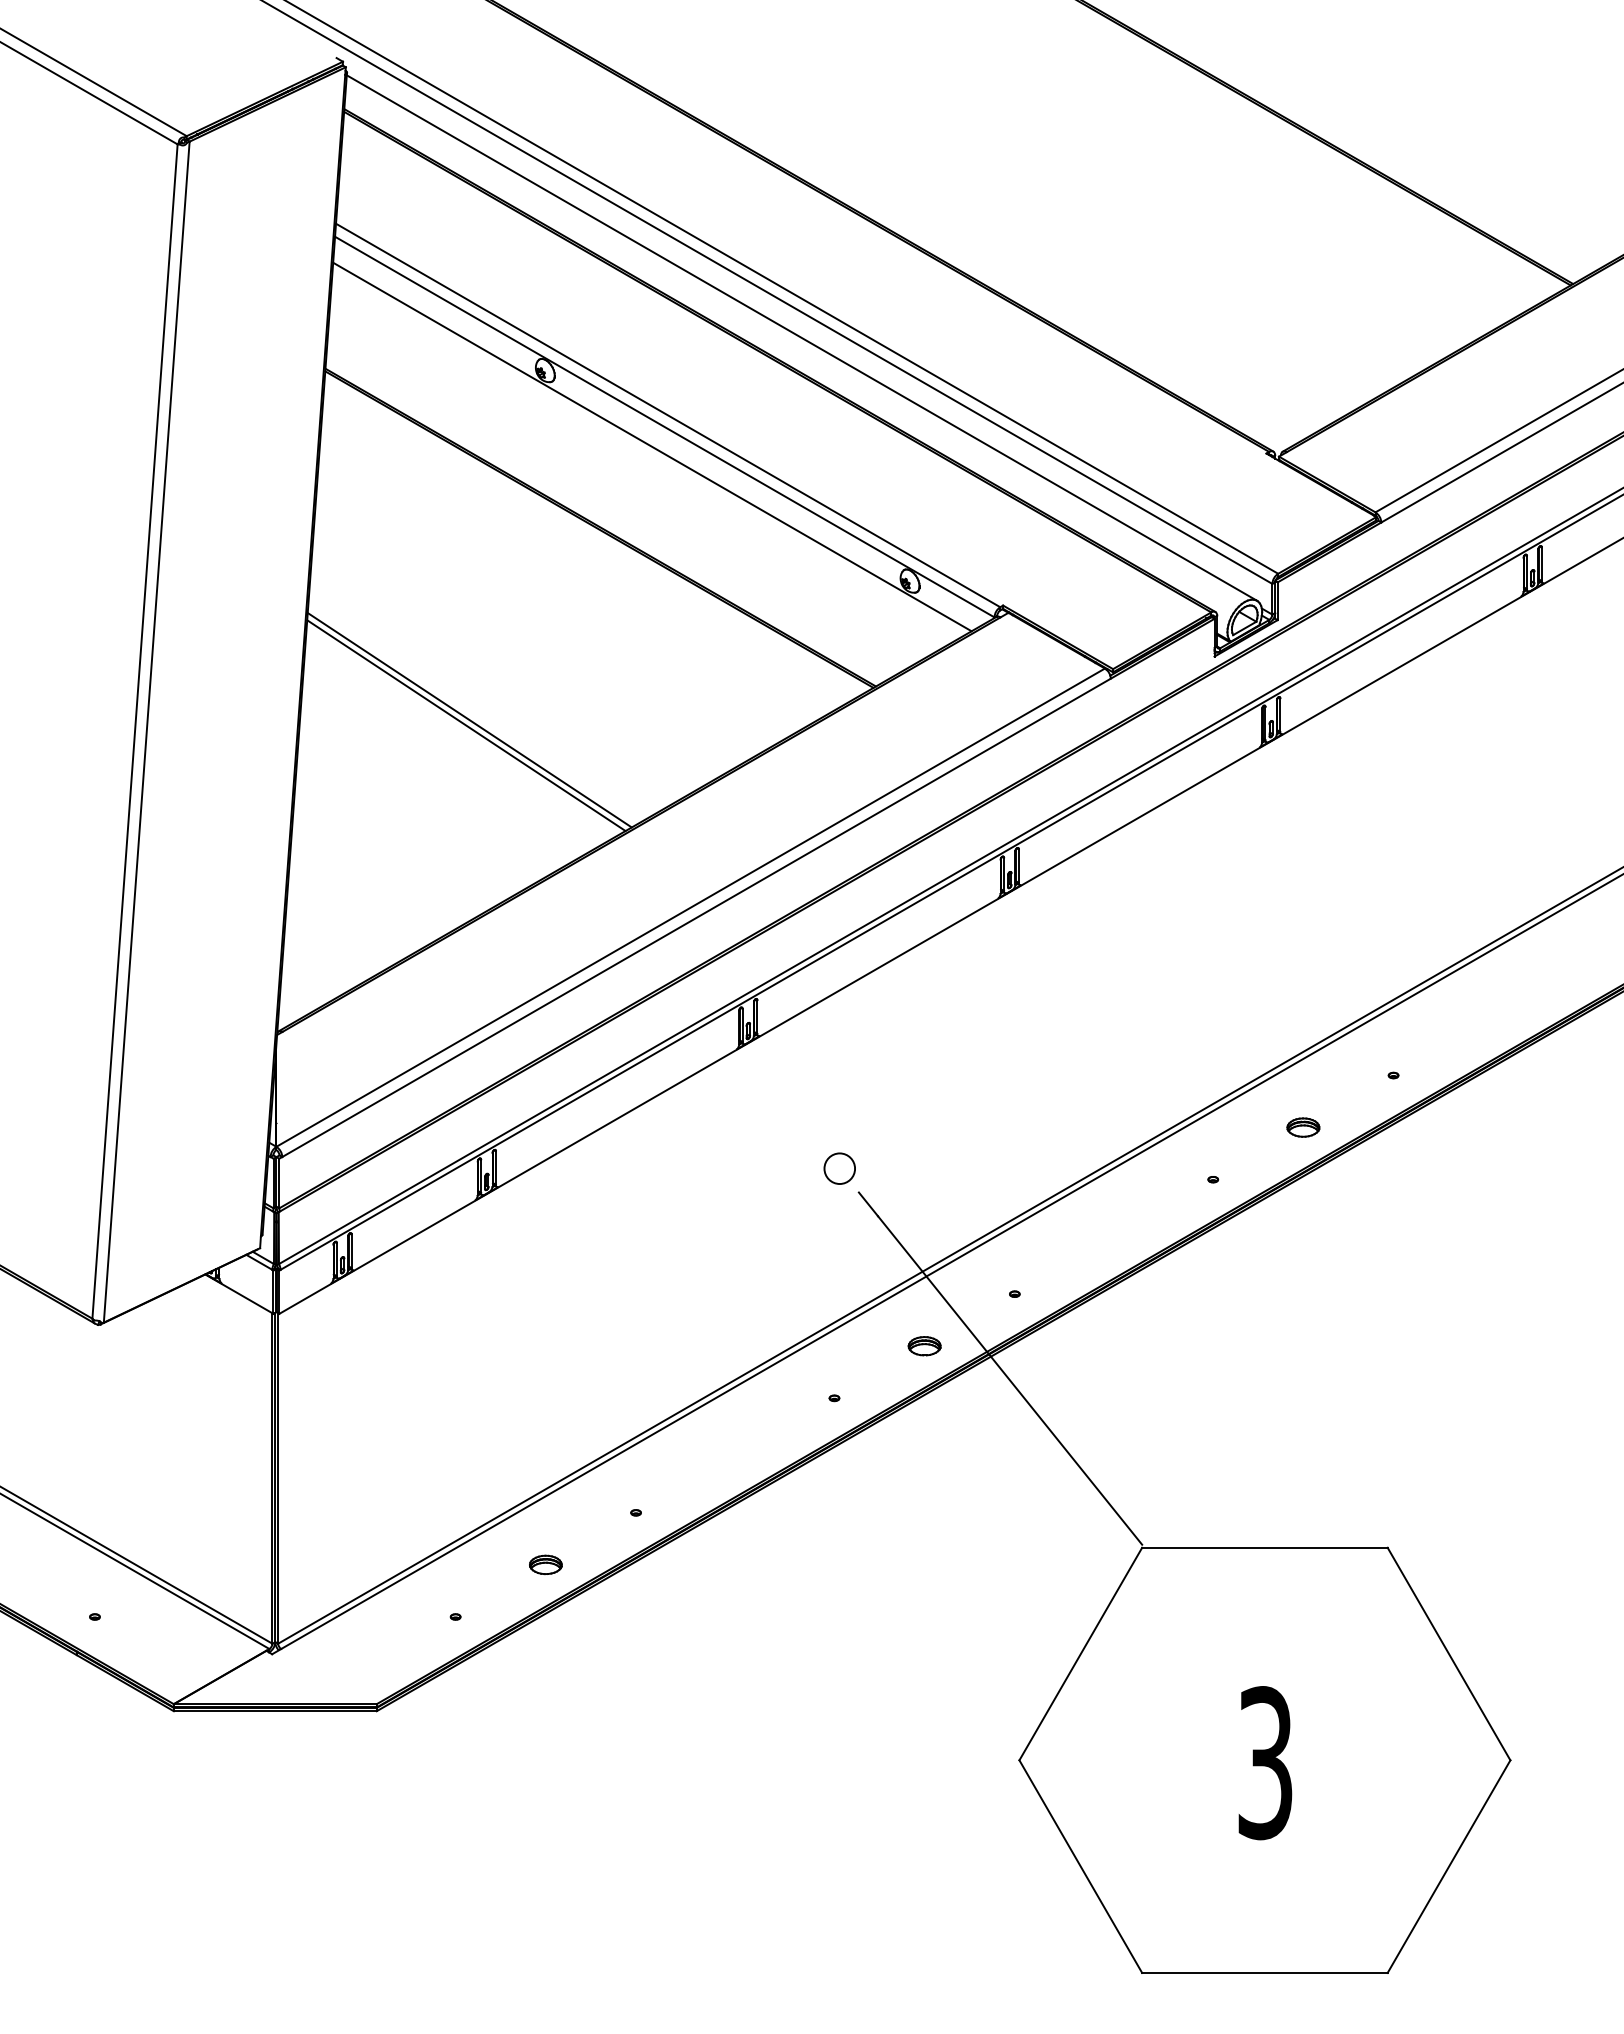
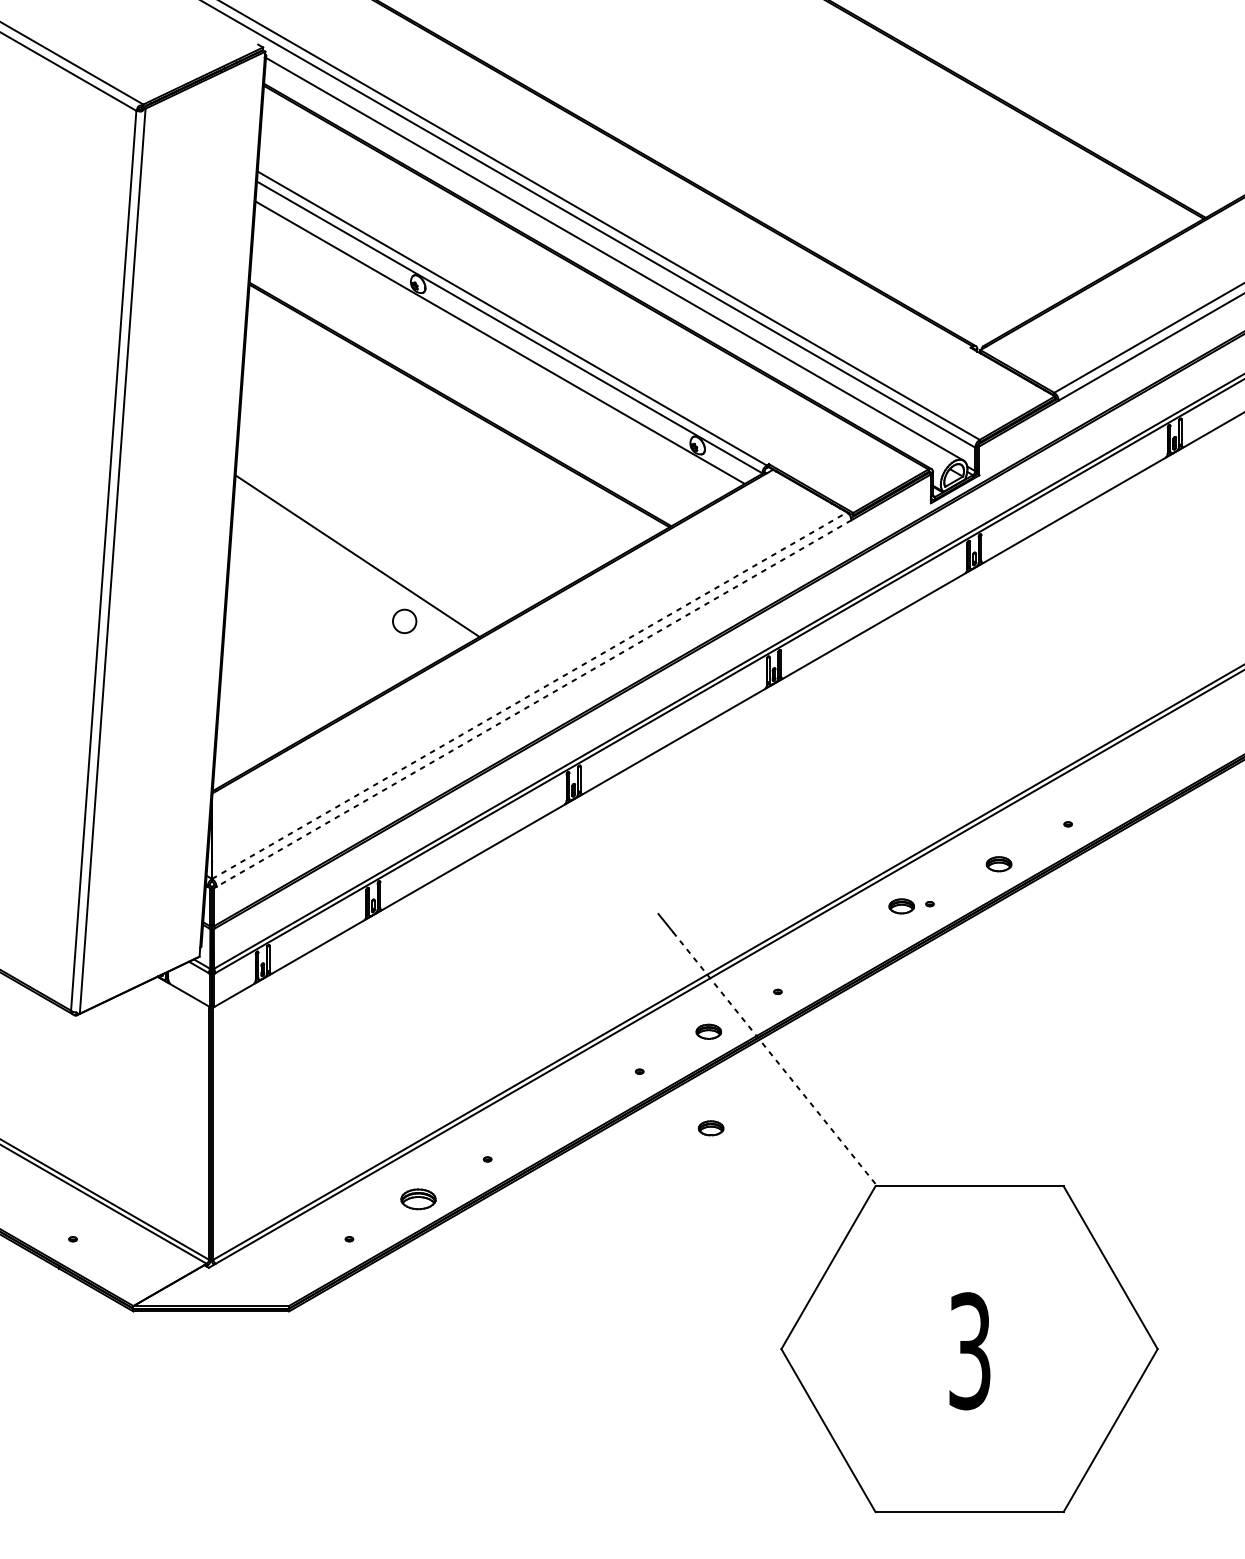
line: (469, 719) -> (360, 551), removed
line: (691, 907) -> (530, 695), solid -> dashed
line: (696, 918) -> (533, 704), solid -> dashed
circle: (839, 1168) -> (404, 621), moved
part: (1176, 1182) -> (901, 906), added
line: (1010, 1380) -> (774, 1058), solid -> dashed
part: (927, 1472) -> (711, 1128), added
part: (545, 1564) -> (418, 1199), size x1.4

